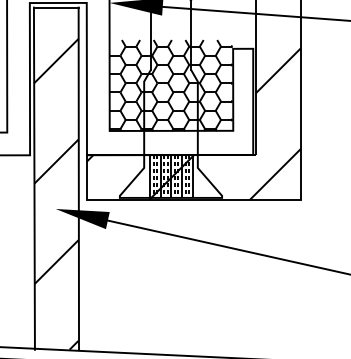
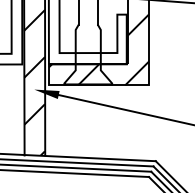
hatch: (169, 84) -> (87, 31), removed
hatch: (171, 174) -> (88, 73), removed

